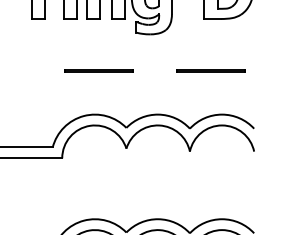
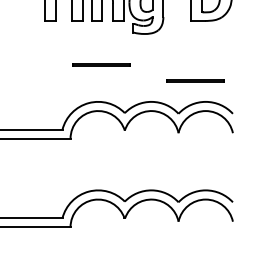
line: (211, 70) -> (195, 80), moved

